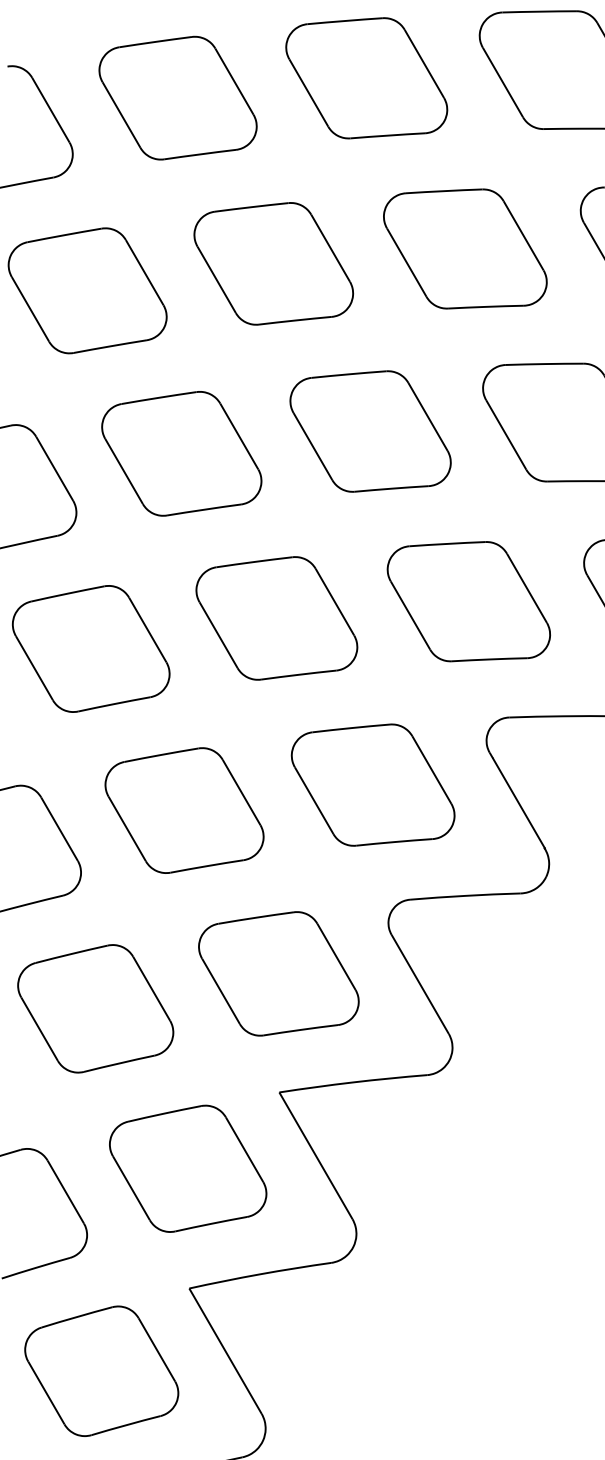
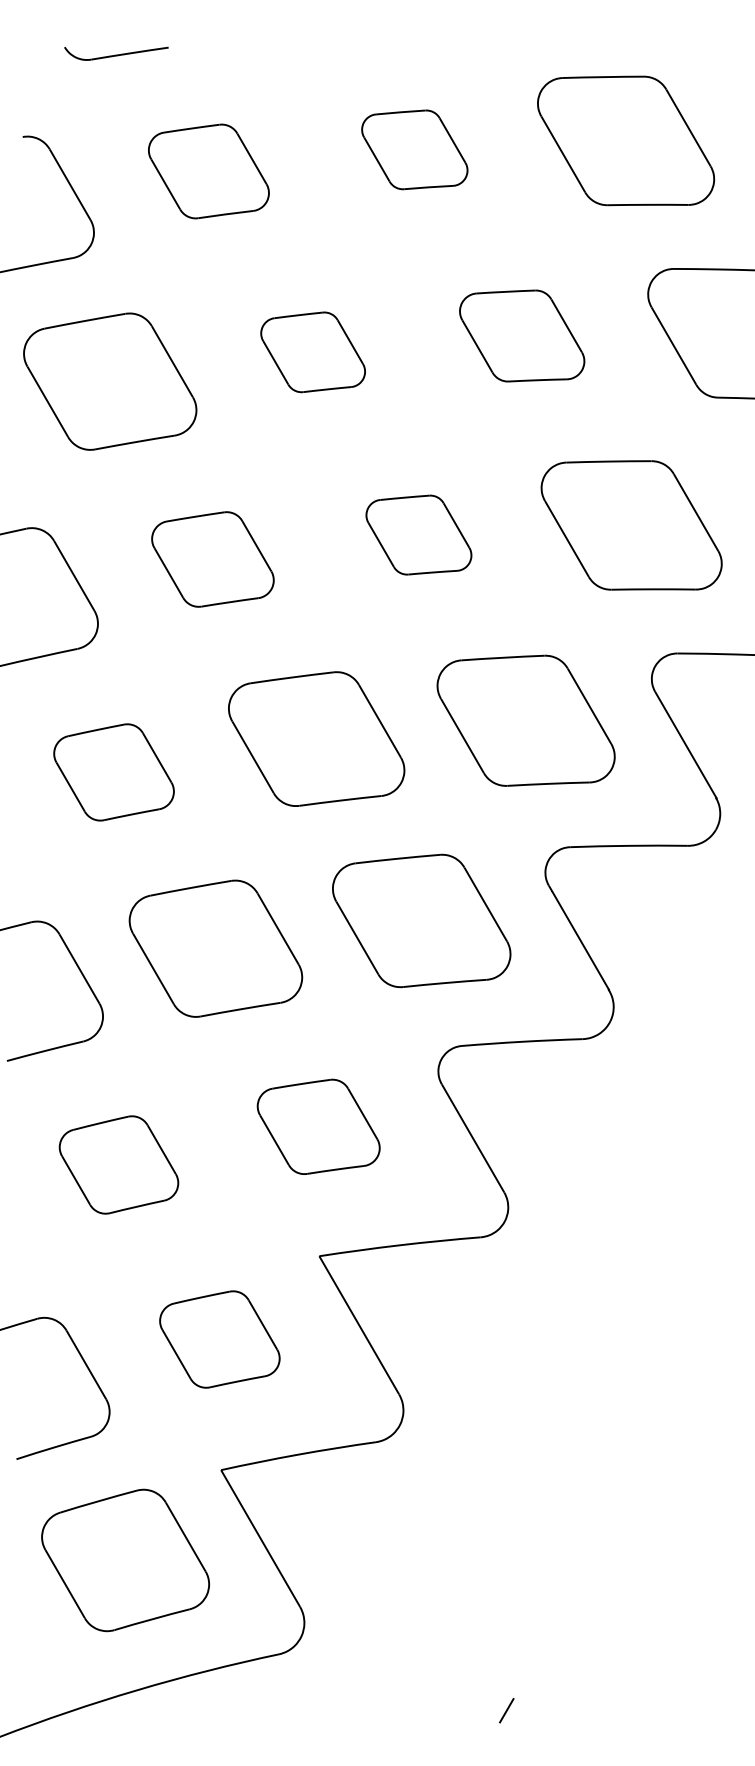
part: (366, 78) -> (414, 149), size x0.6
part: (177, 98) -> (208, 171), size x0.7
part: (464, 248) -> (521, 335), size x0.7
part: (273, 264) -> (312, 352), size x0.6
part: (370, 430) -> (418, 534), size x0.6
part: (181, 453) -> (212, 559), size x0.7
part: (90, 649) -> (113, 772), size x0.7
part: (278, 973) -> (318, 1126), size x0.7
part: (95, 1008) -> (118, 1164), size x0.7
part: (187, 1168) -> (219, 1339), size x0.7

